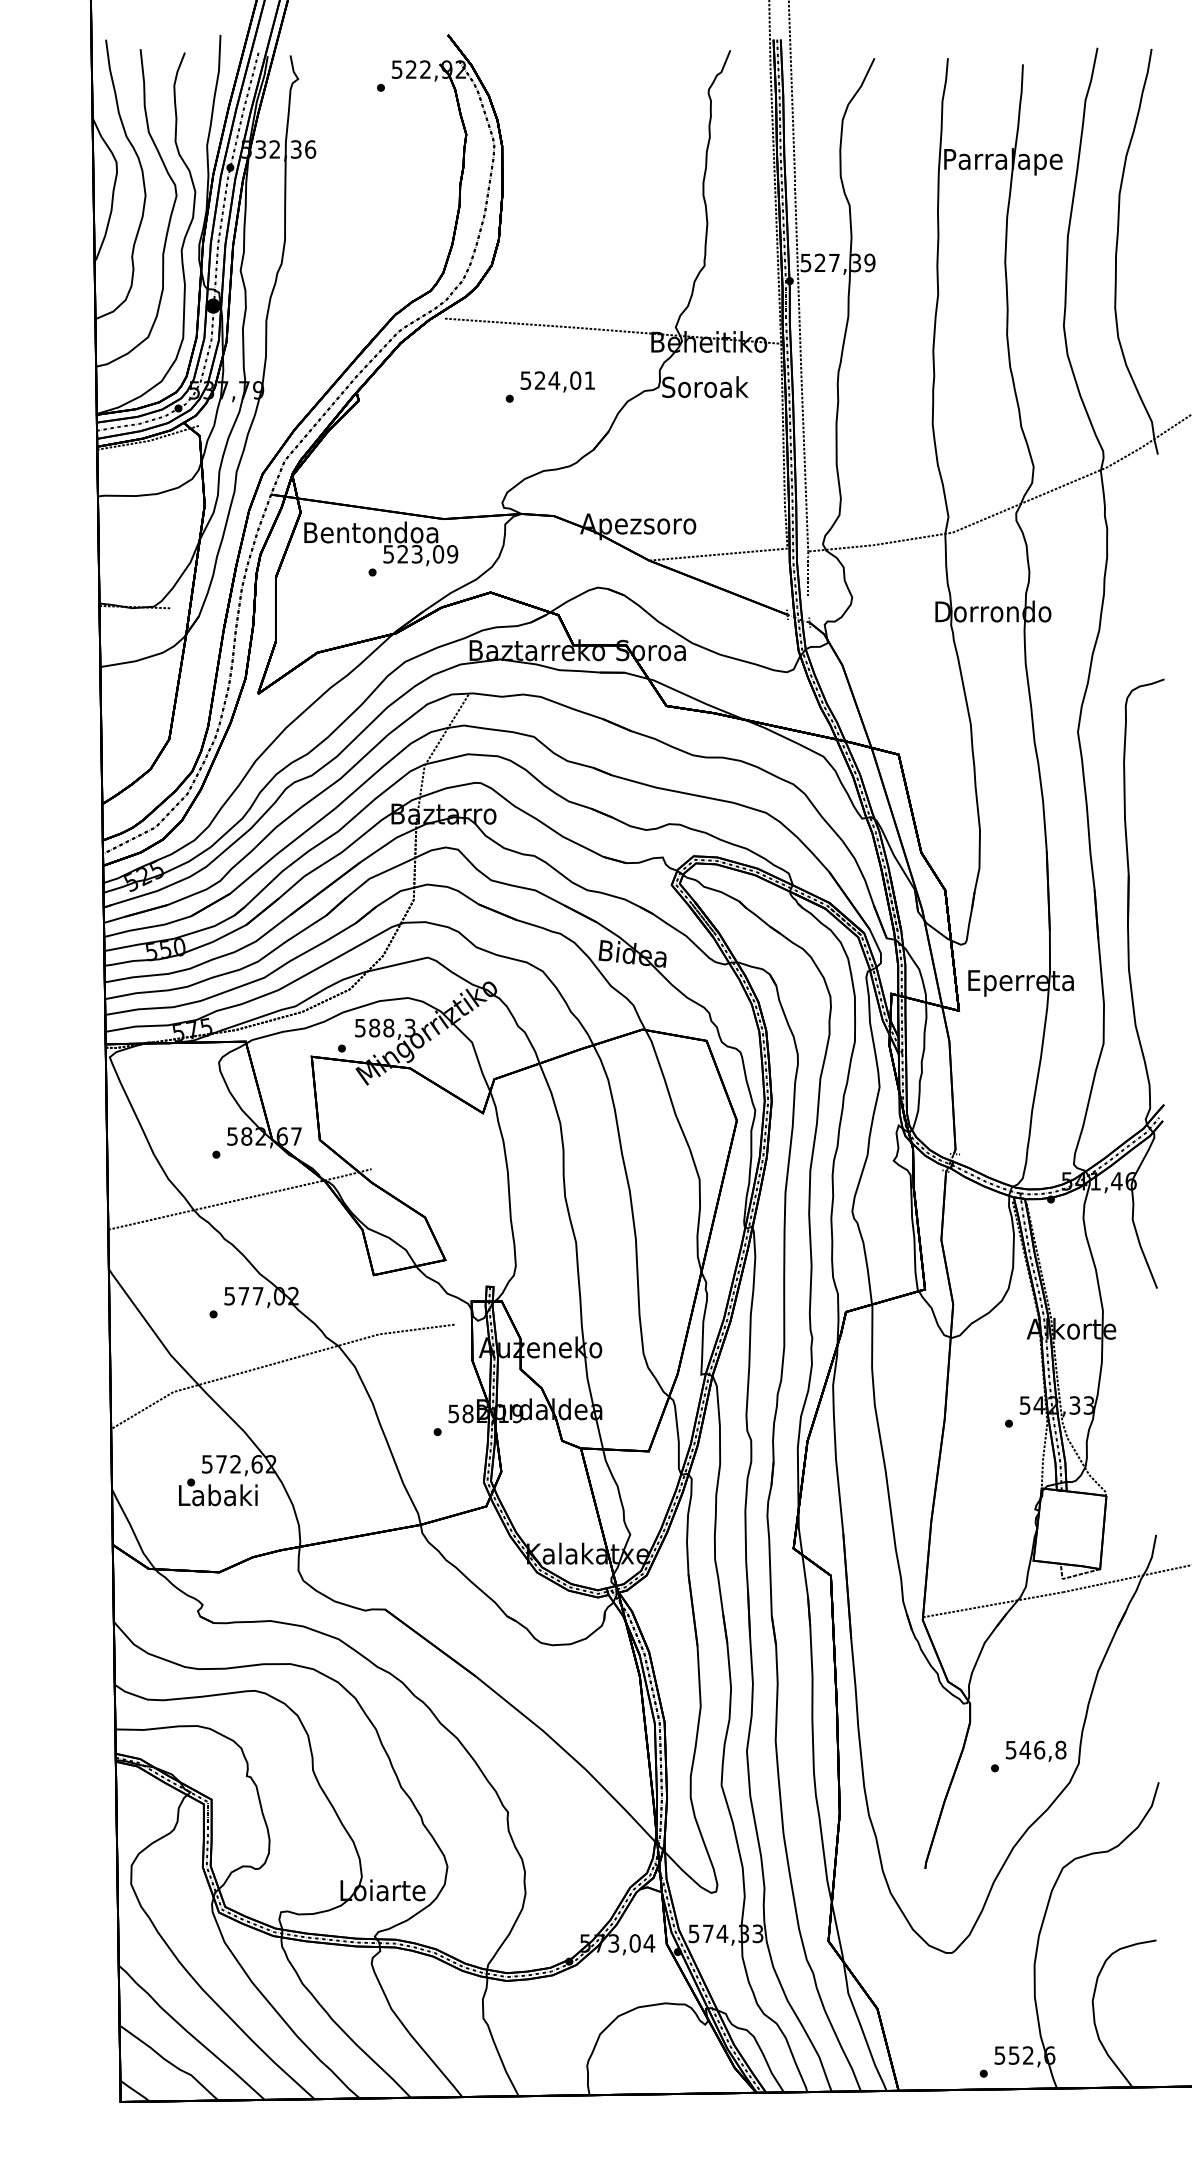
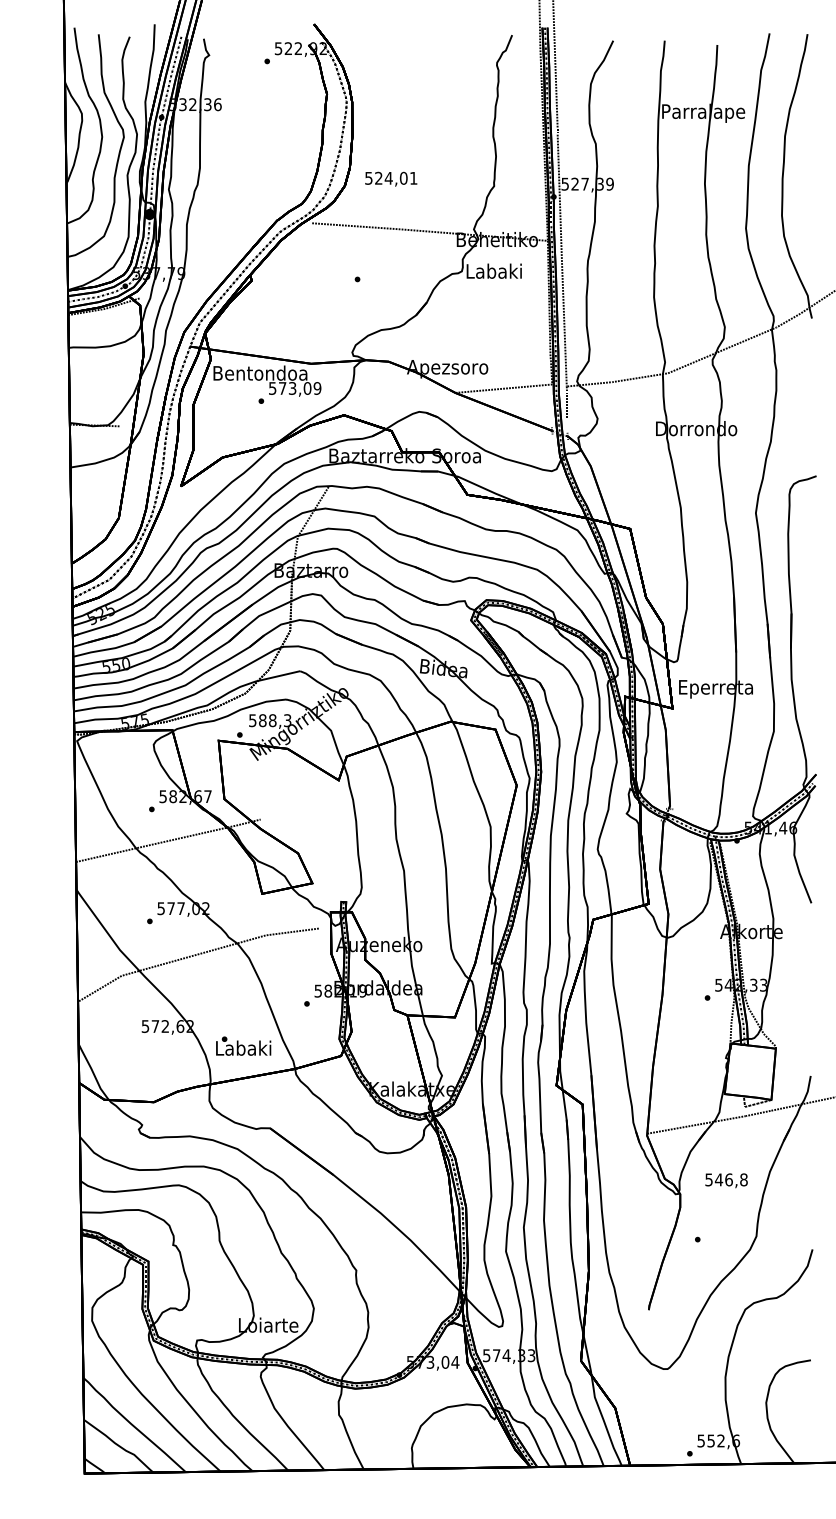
text: (557, 381) -> (391, 178), moved
text: (705, 386) -> (494, 270), Soroak -> Labaki
text: (402, 554) -> (282, 388), 523,09 -> 573,09
text: (218, 1492) -> (243, 1046), moved
text: (1035, 1750) -> (726, 1180), moved

